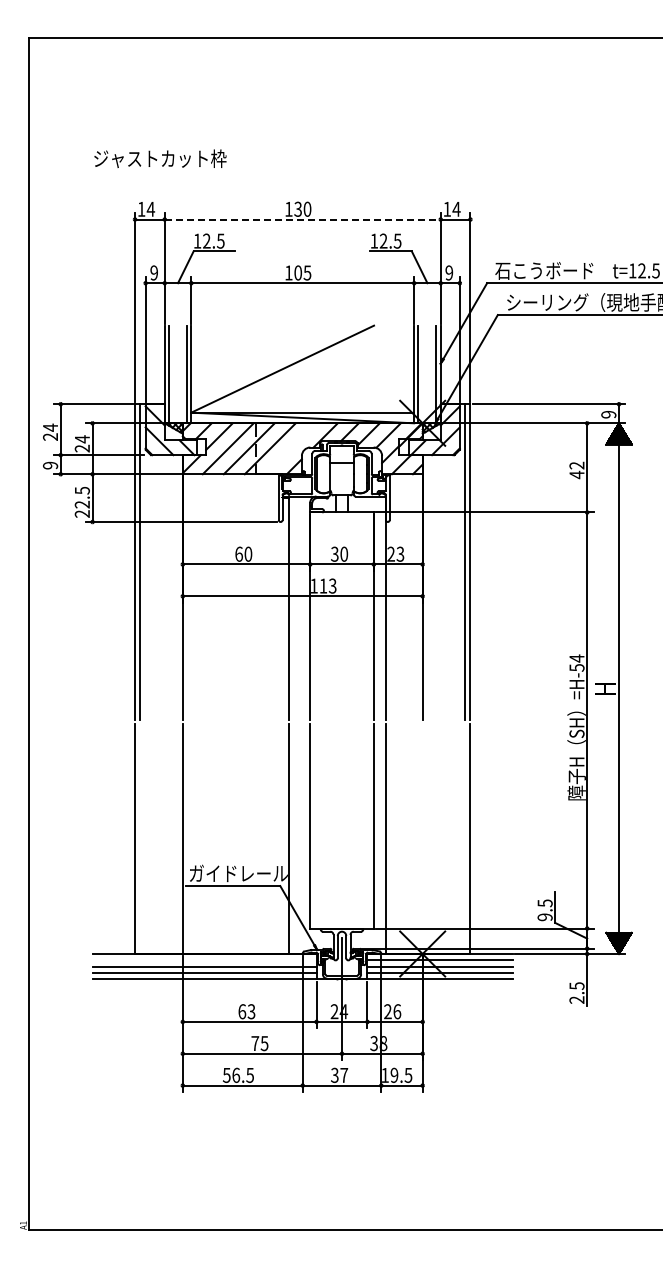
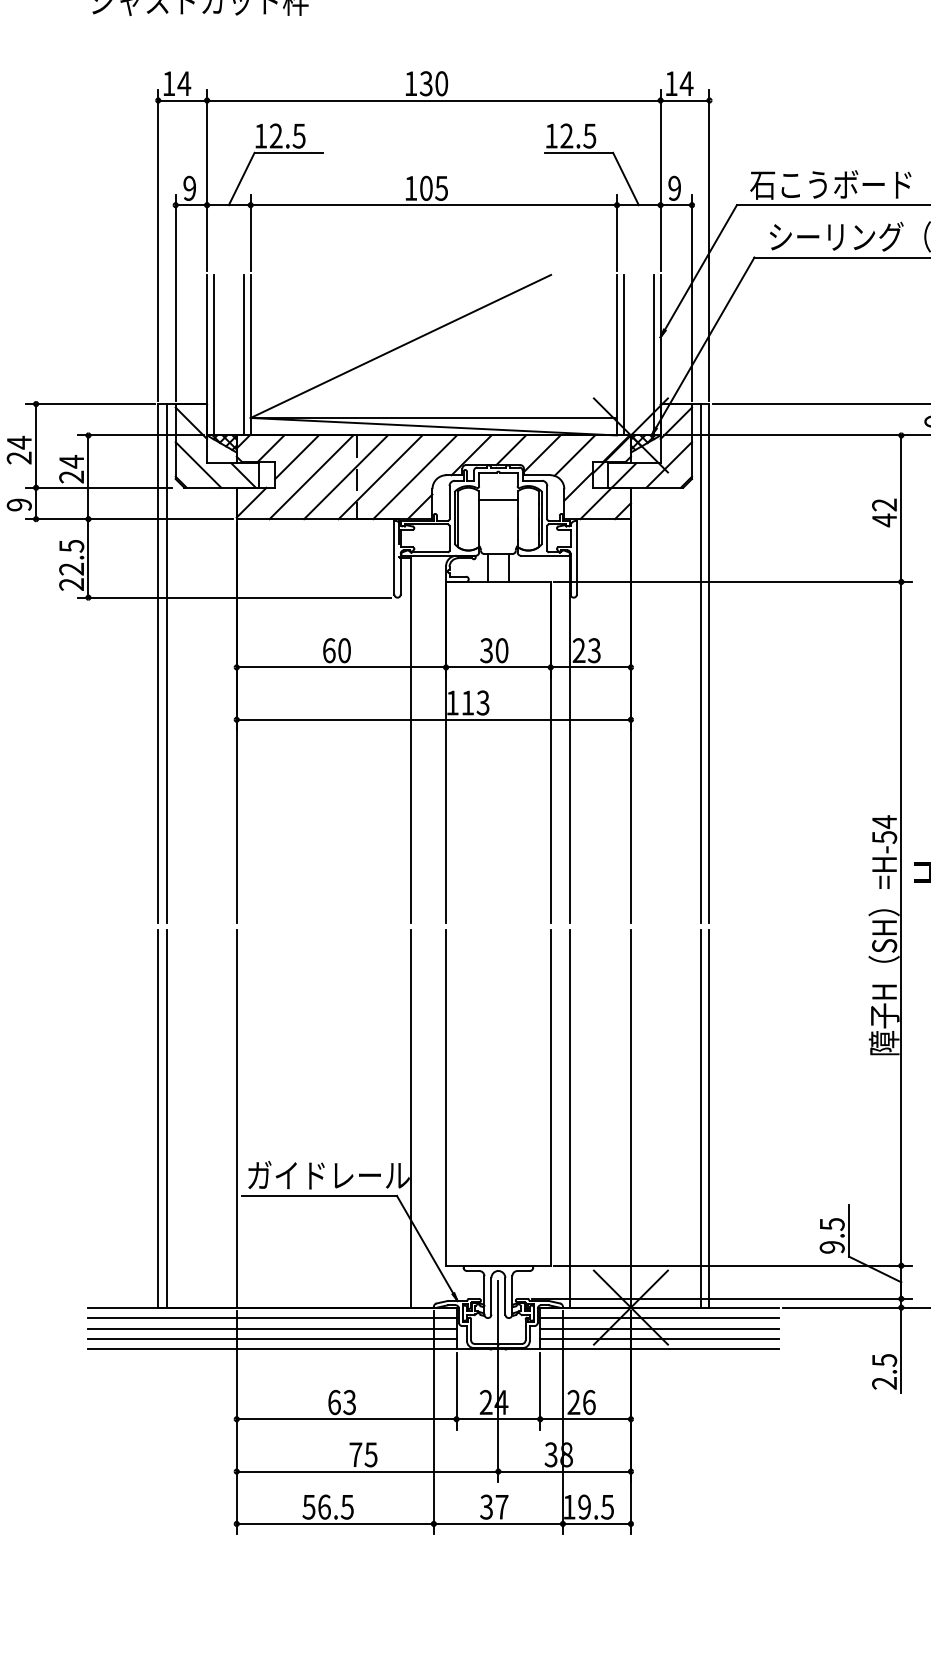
line: (302, 219) -> (433, 100), dashed -> solid
line: (290, 448) -> (413, 476), added
line: (140, 839) -> (167, 1119), added
line: (422, 839) -> (630, 1119), added
line: (465, 839) -> (701, 1119), added
line: (204, 960) -> (272, 1318), added

